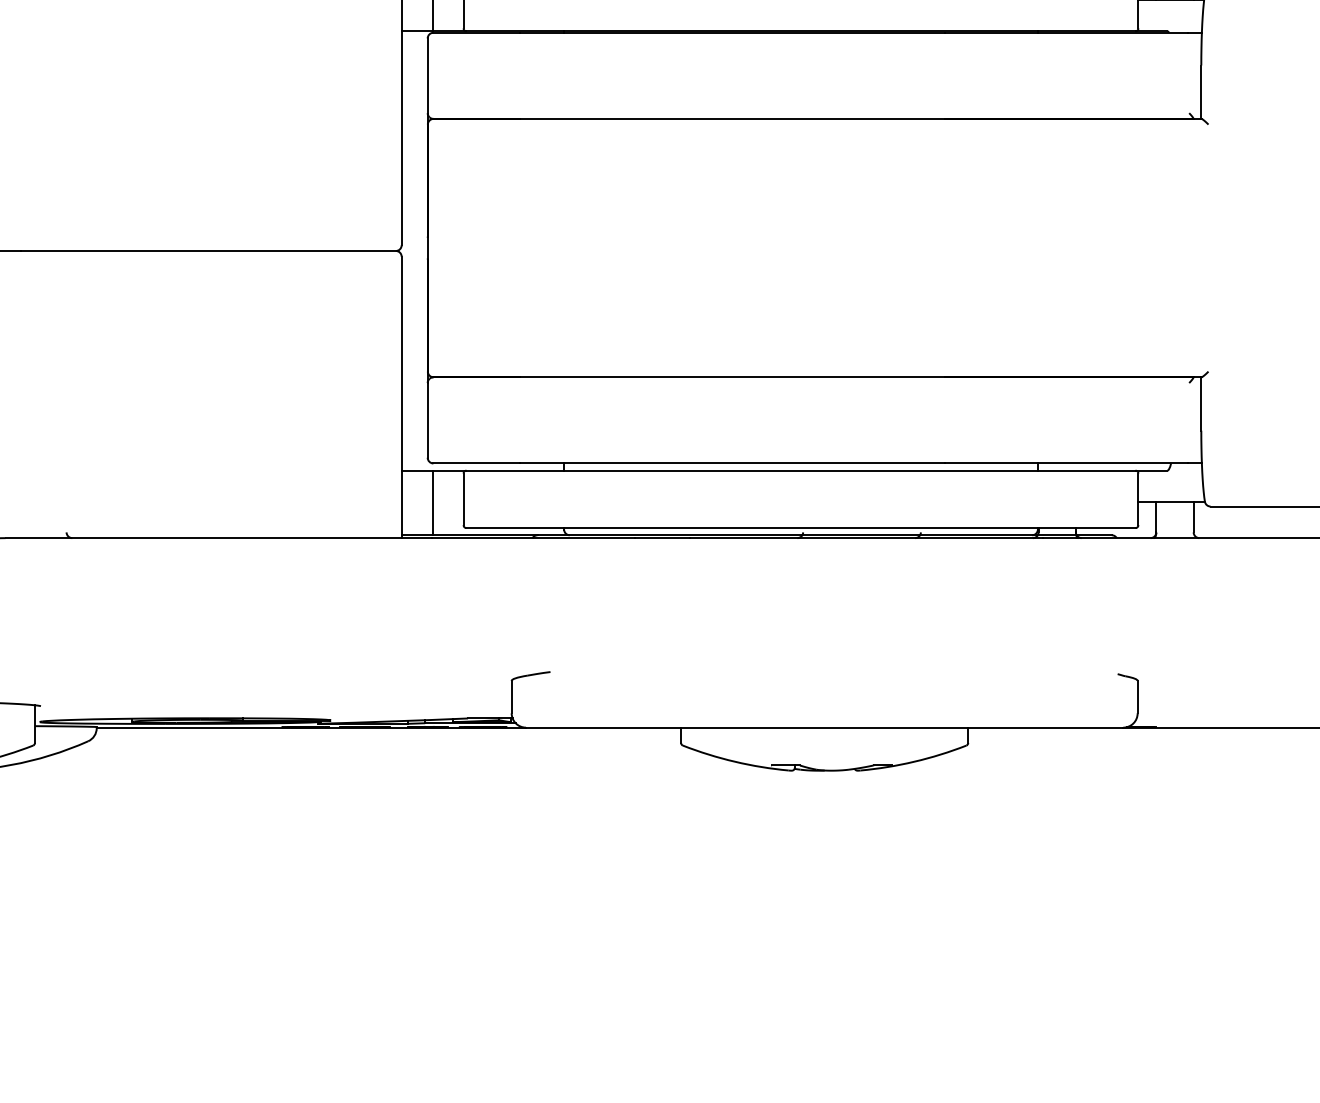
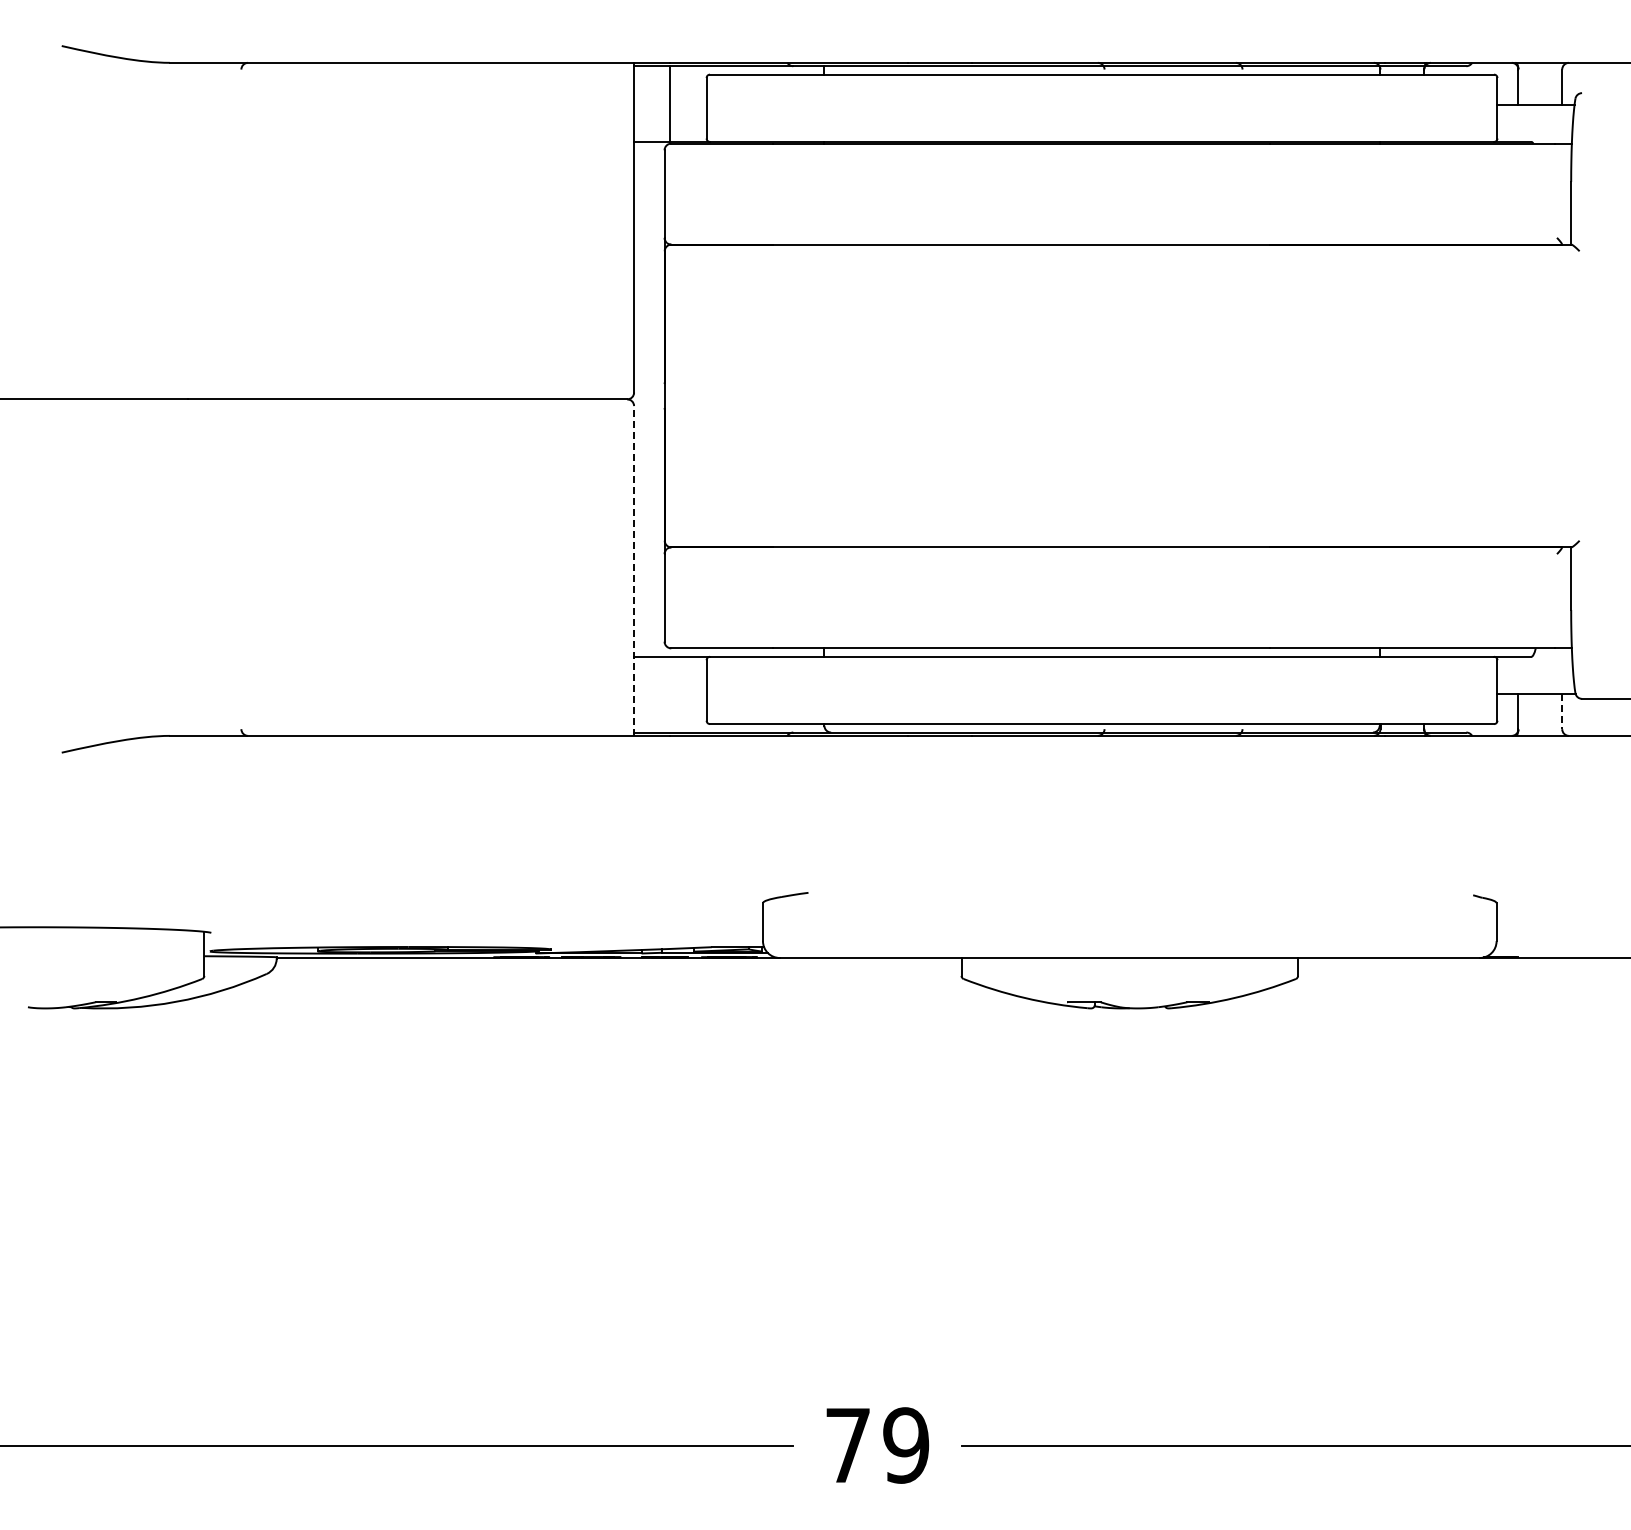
line: (402, 397) -> (634, 571), solid -> dashed
line: (432, 502) -> (670, 694), removed
line: (1193, 517) -> (1562, 711), solid -> dashed

